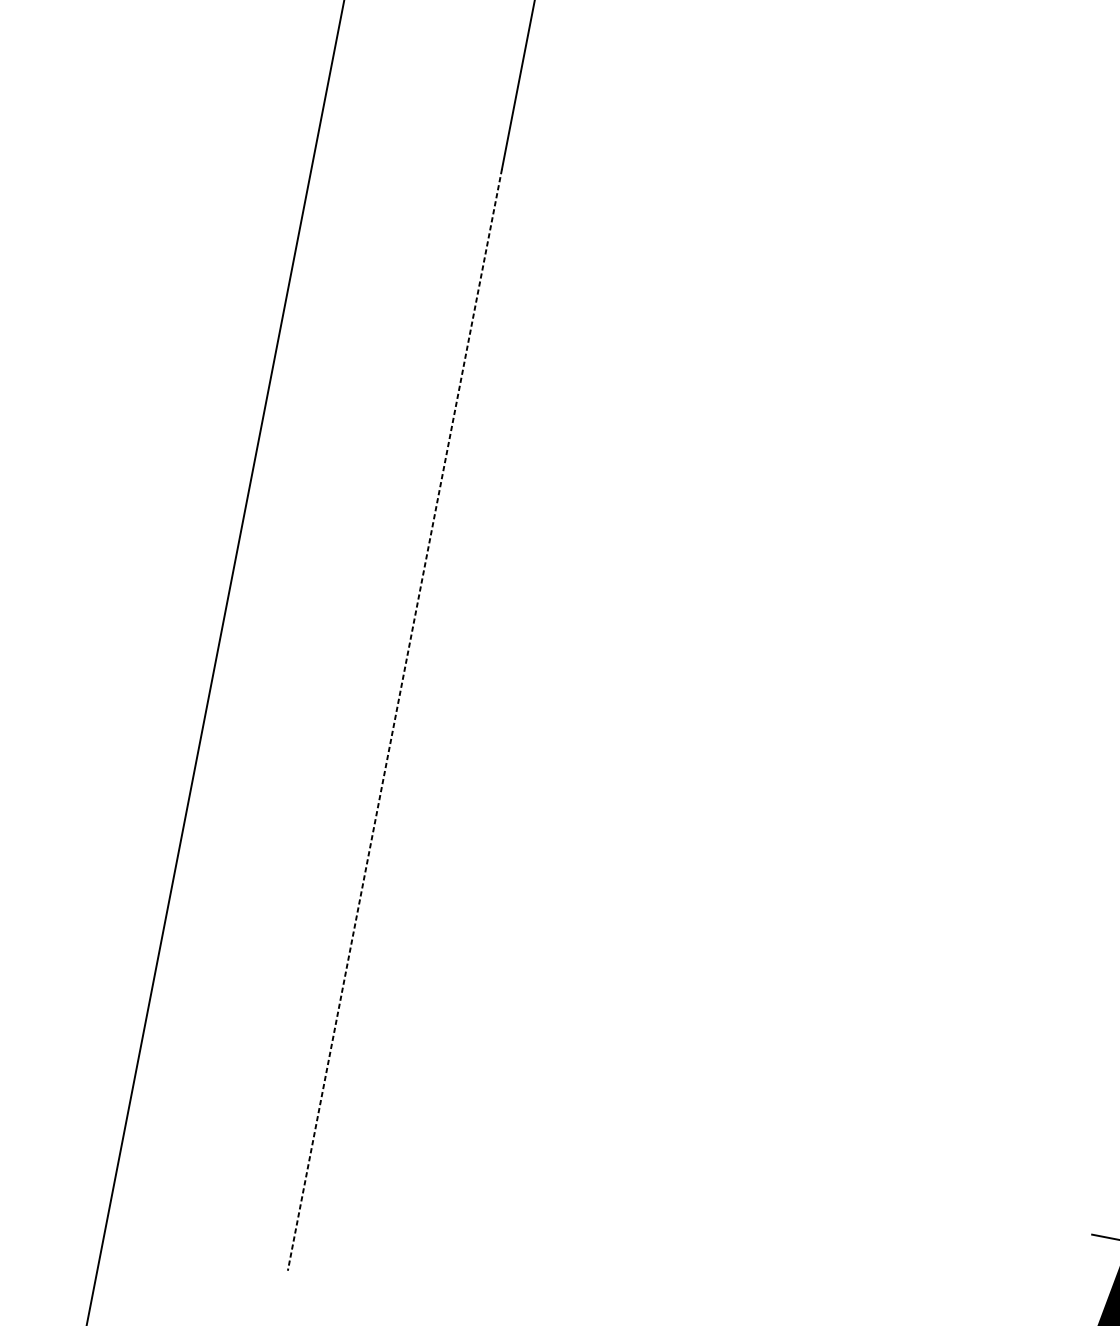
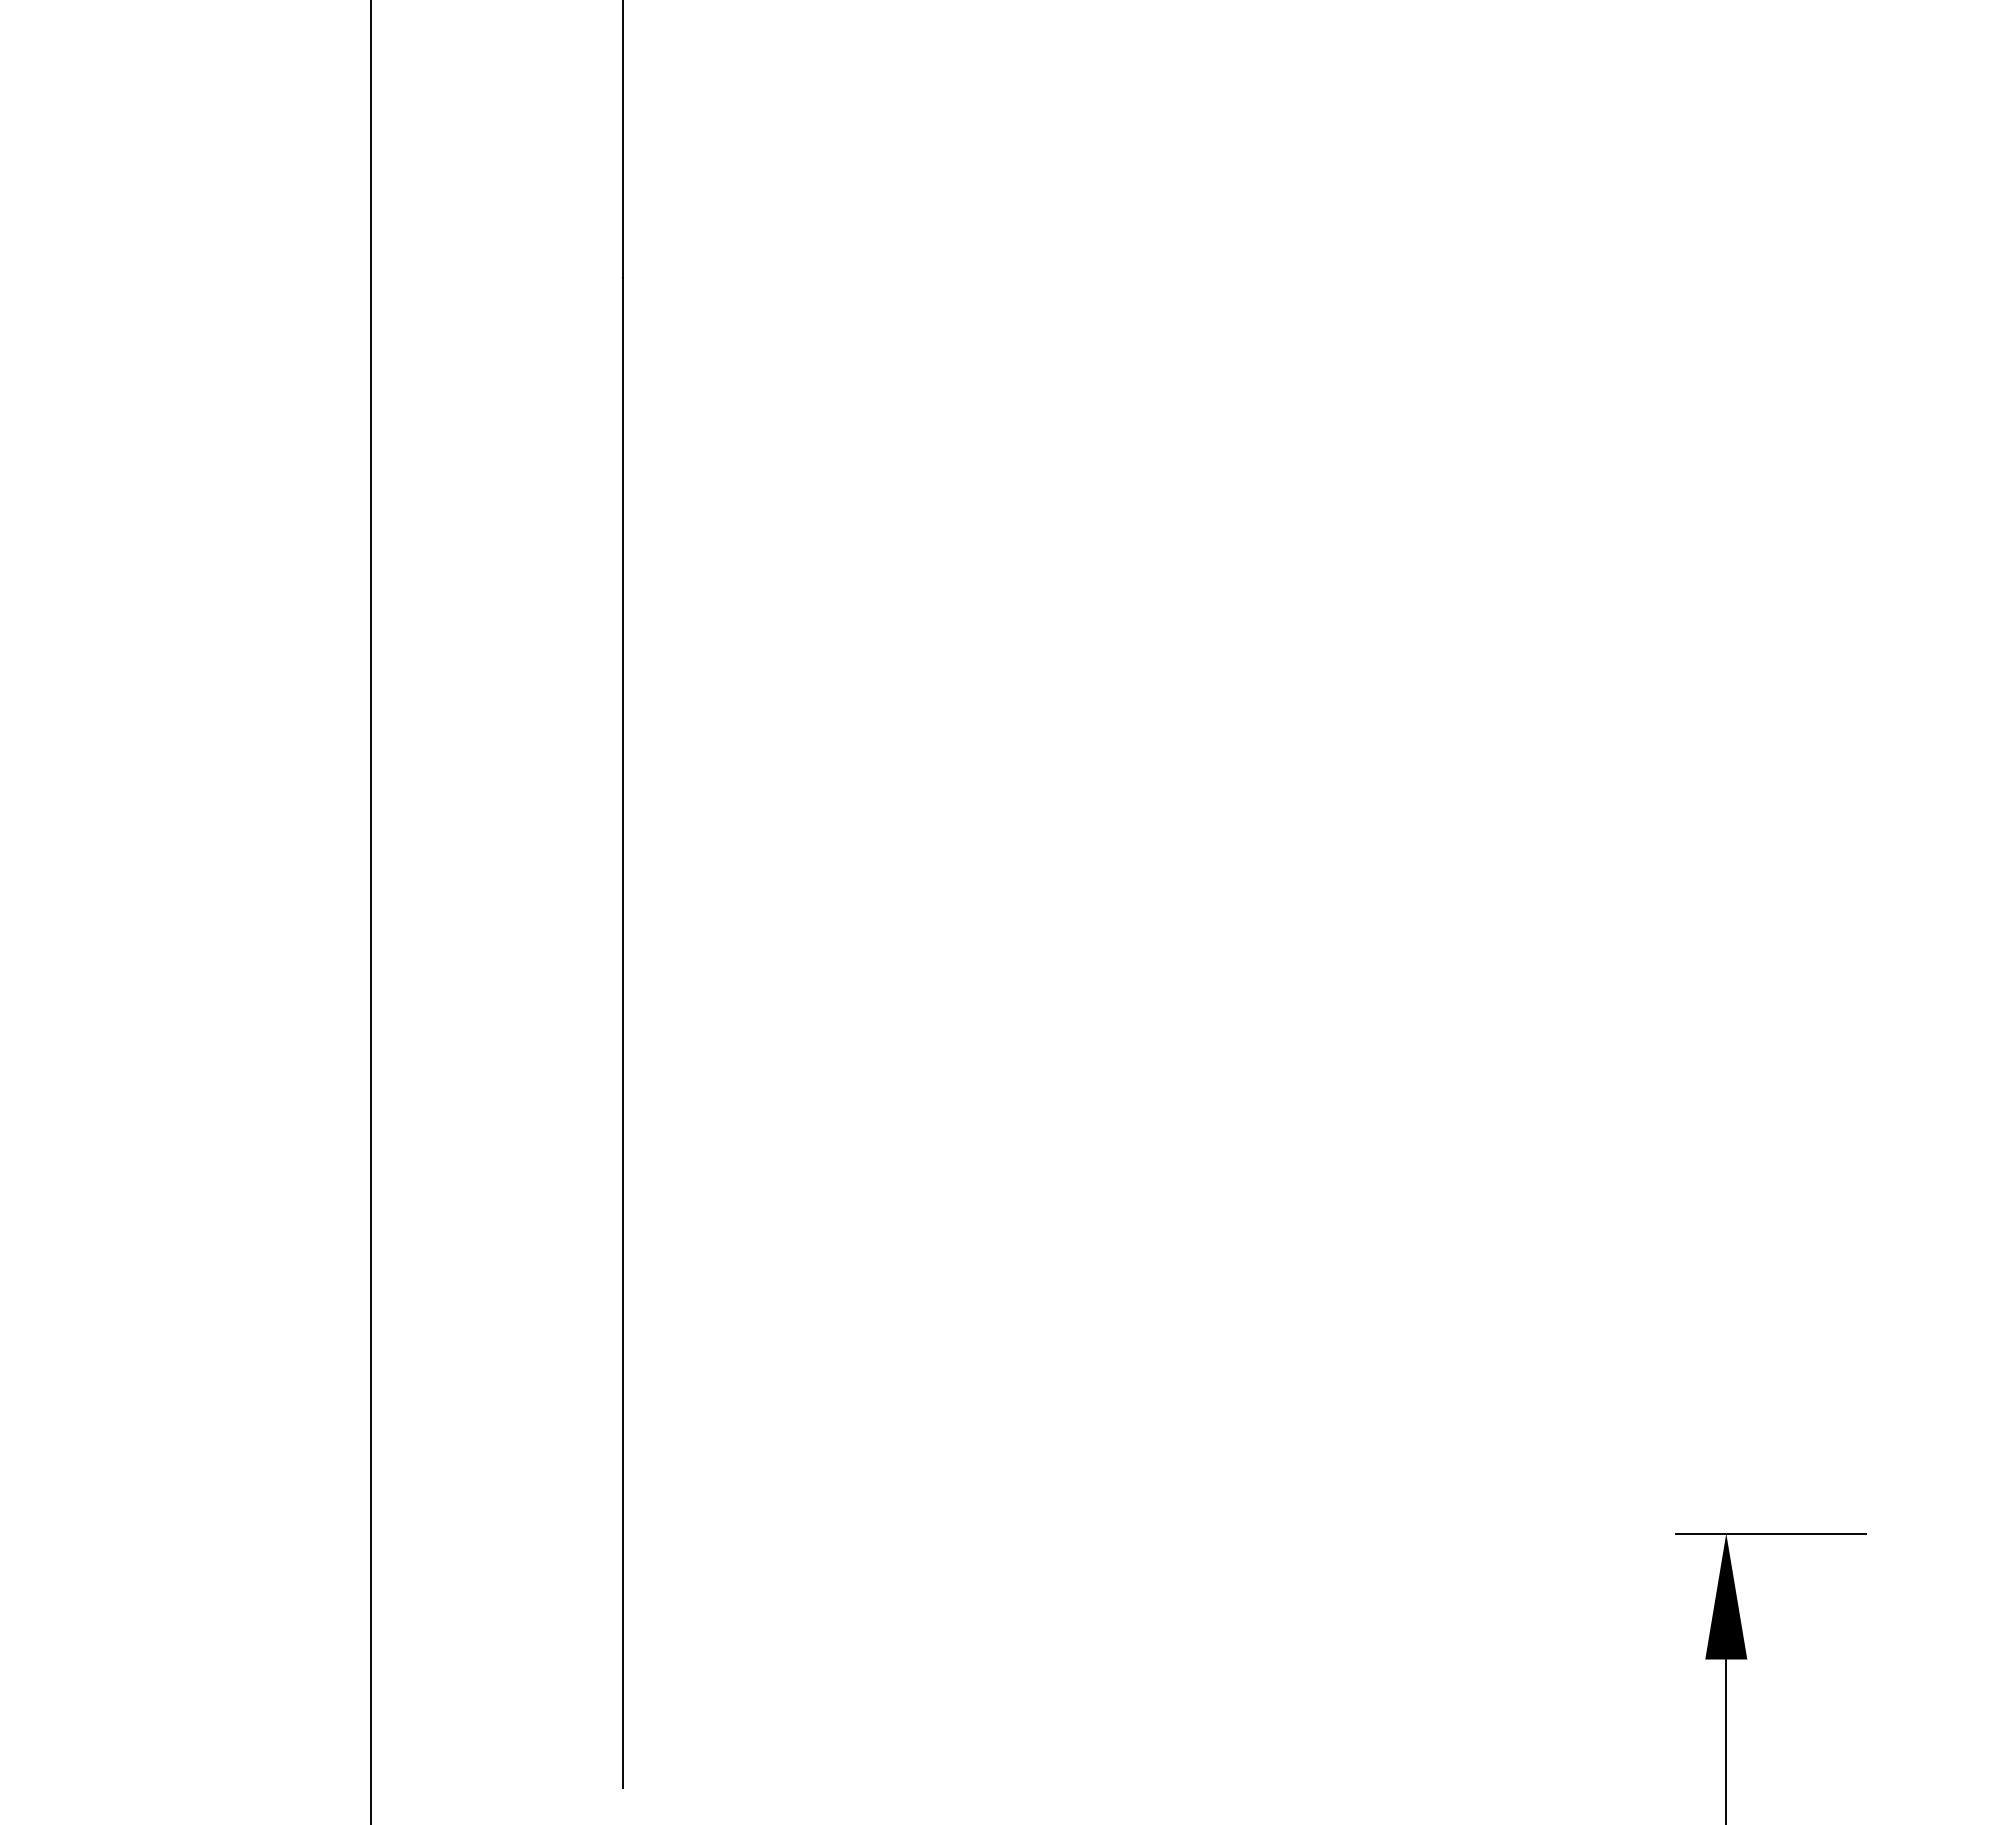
line: (394, 720) -> (622, 1033), dashed -> solid

